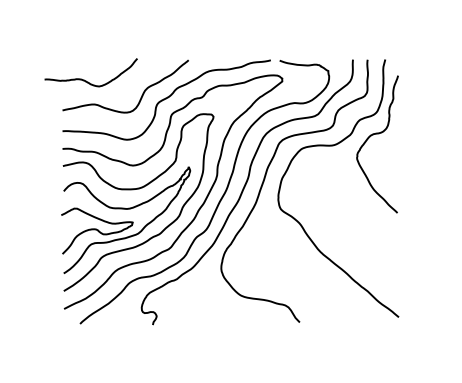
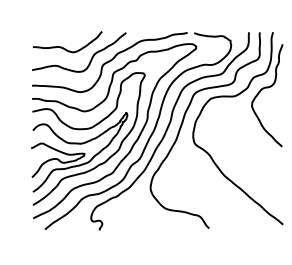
curve: (86, 80) -> (64, 47), moved

